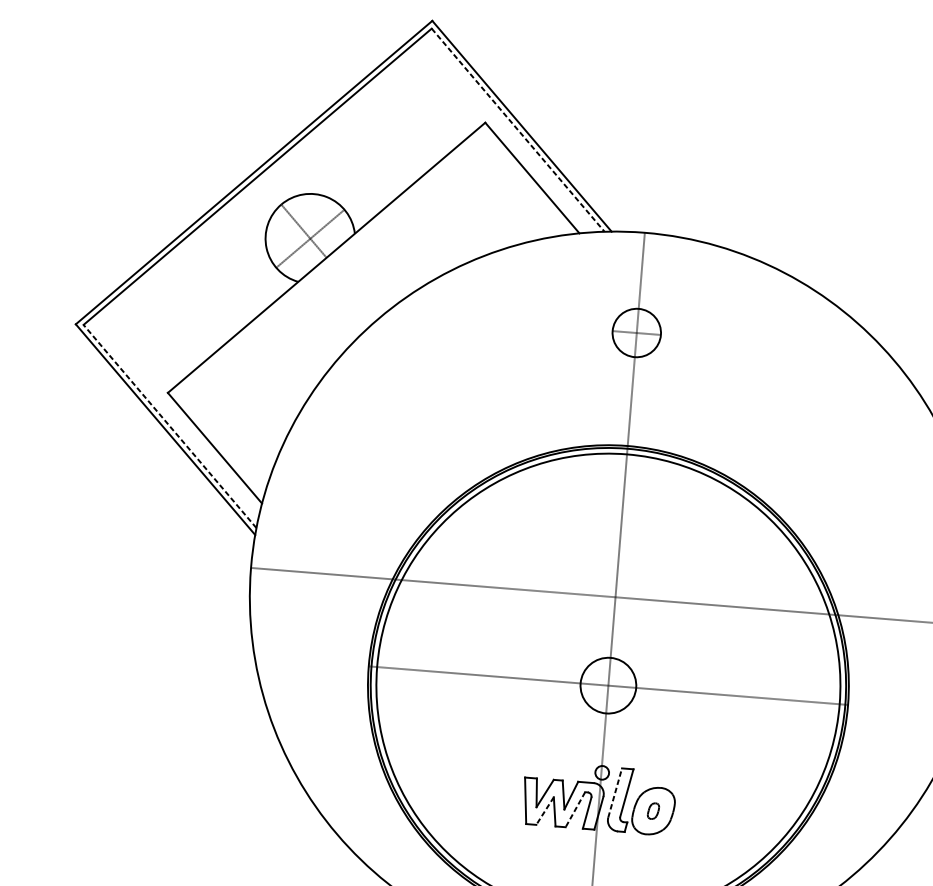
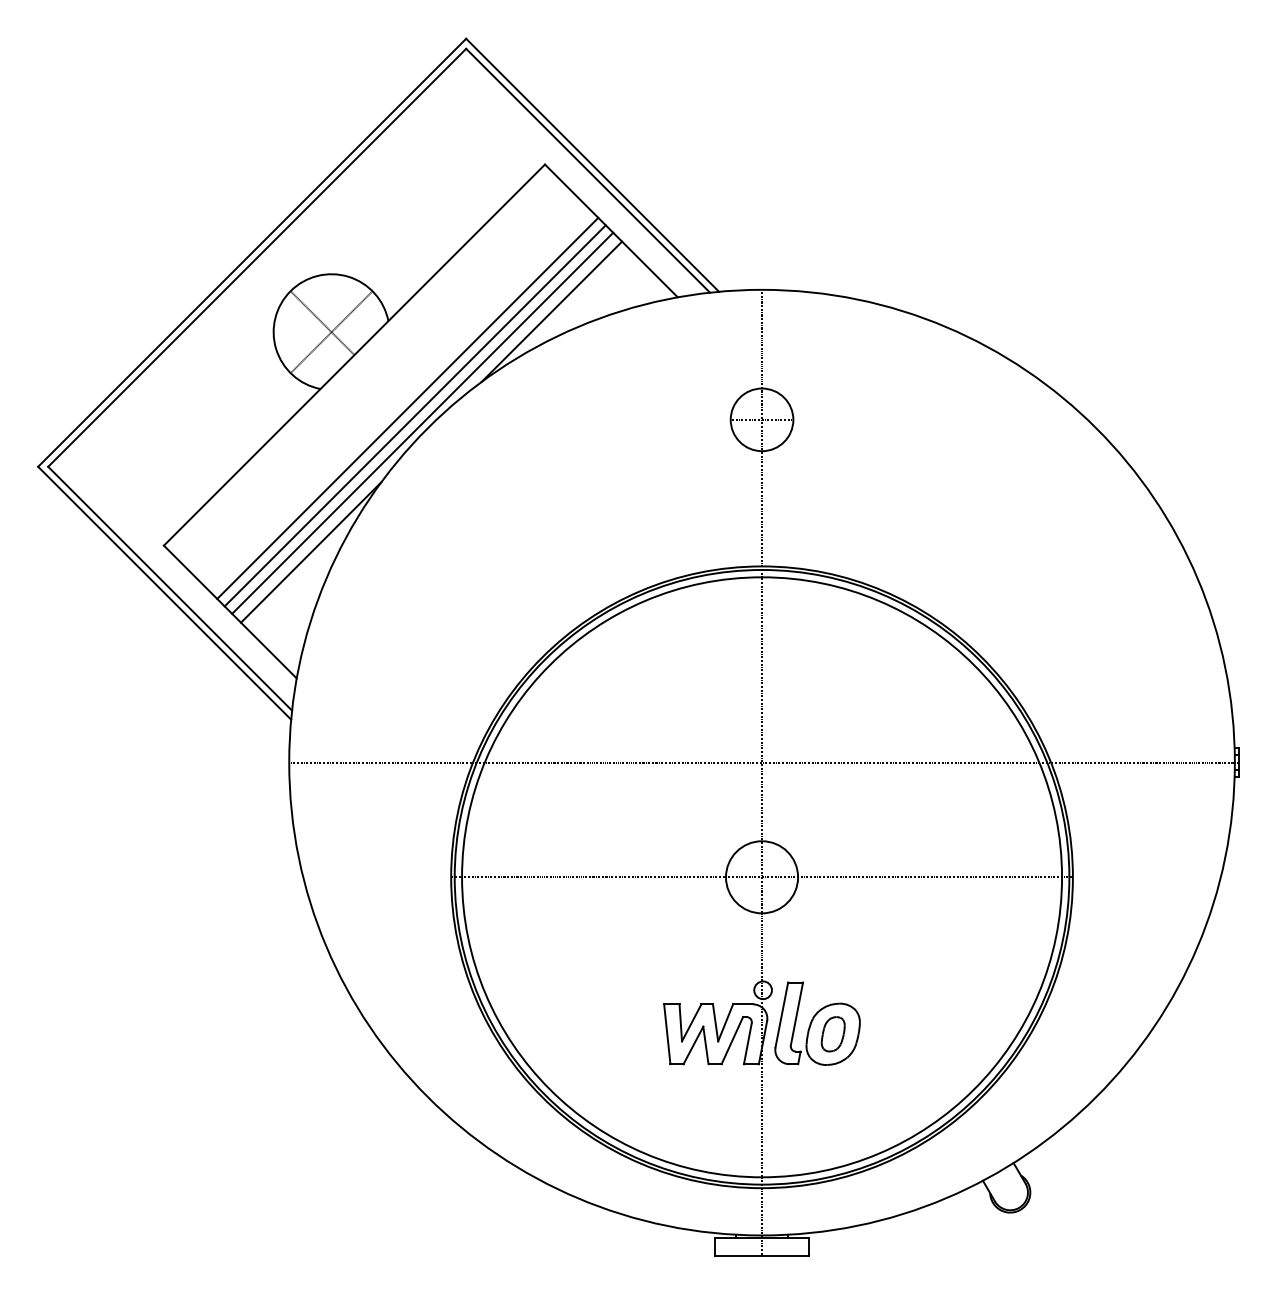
line: (518, 130) -> (588, 171), dashed -> solid
line: (481, 236) -> (551, 311), added
line: (364, 301) -> (407, 407), added
line: (369, 308) -> (414, 415), added
line: (374, 313) -> (422, 422), added
line: (281, 407) -> (311, 552), added
line: (169, 426) -> (169, 588), dashed -> solid
line: (614, 792) -> (781, 1014), dashed -> solid
line: (575, 809) -> (732, 1040), dashed -> solid
line: (545, 811) -> (693, 1045), dashed -> solid
part: (652, 811) -> (832, 1034), size x1.67

